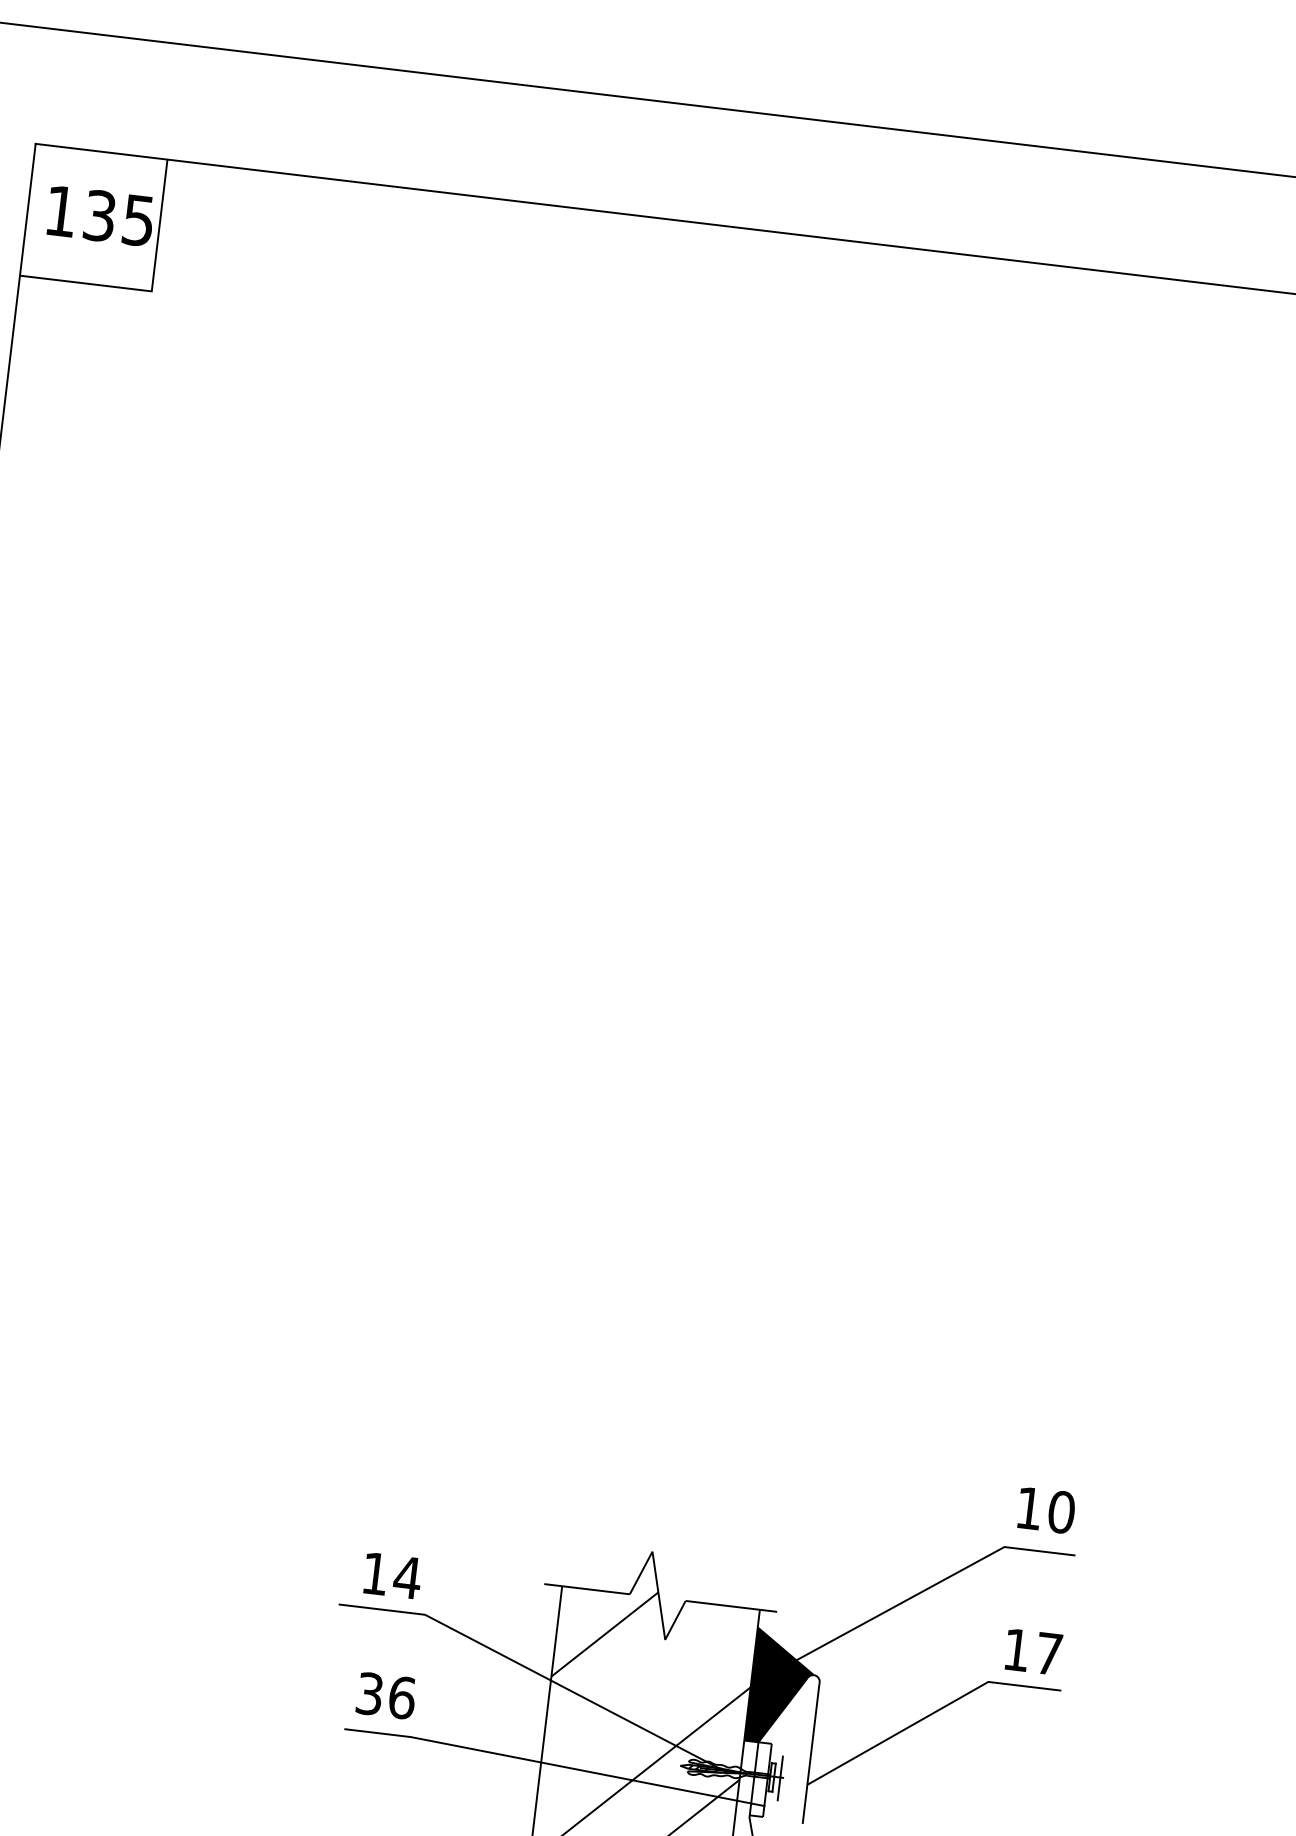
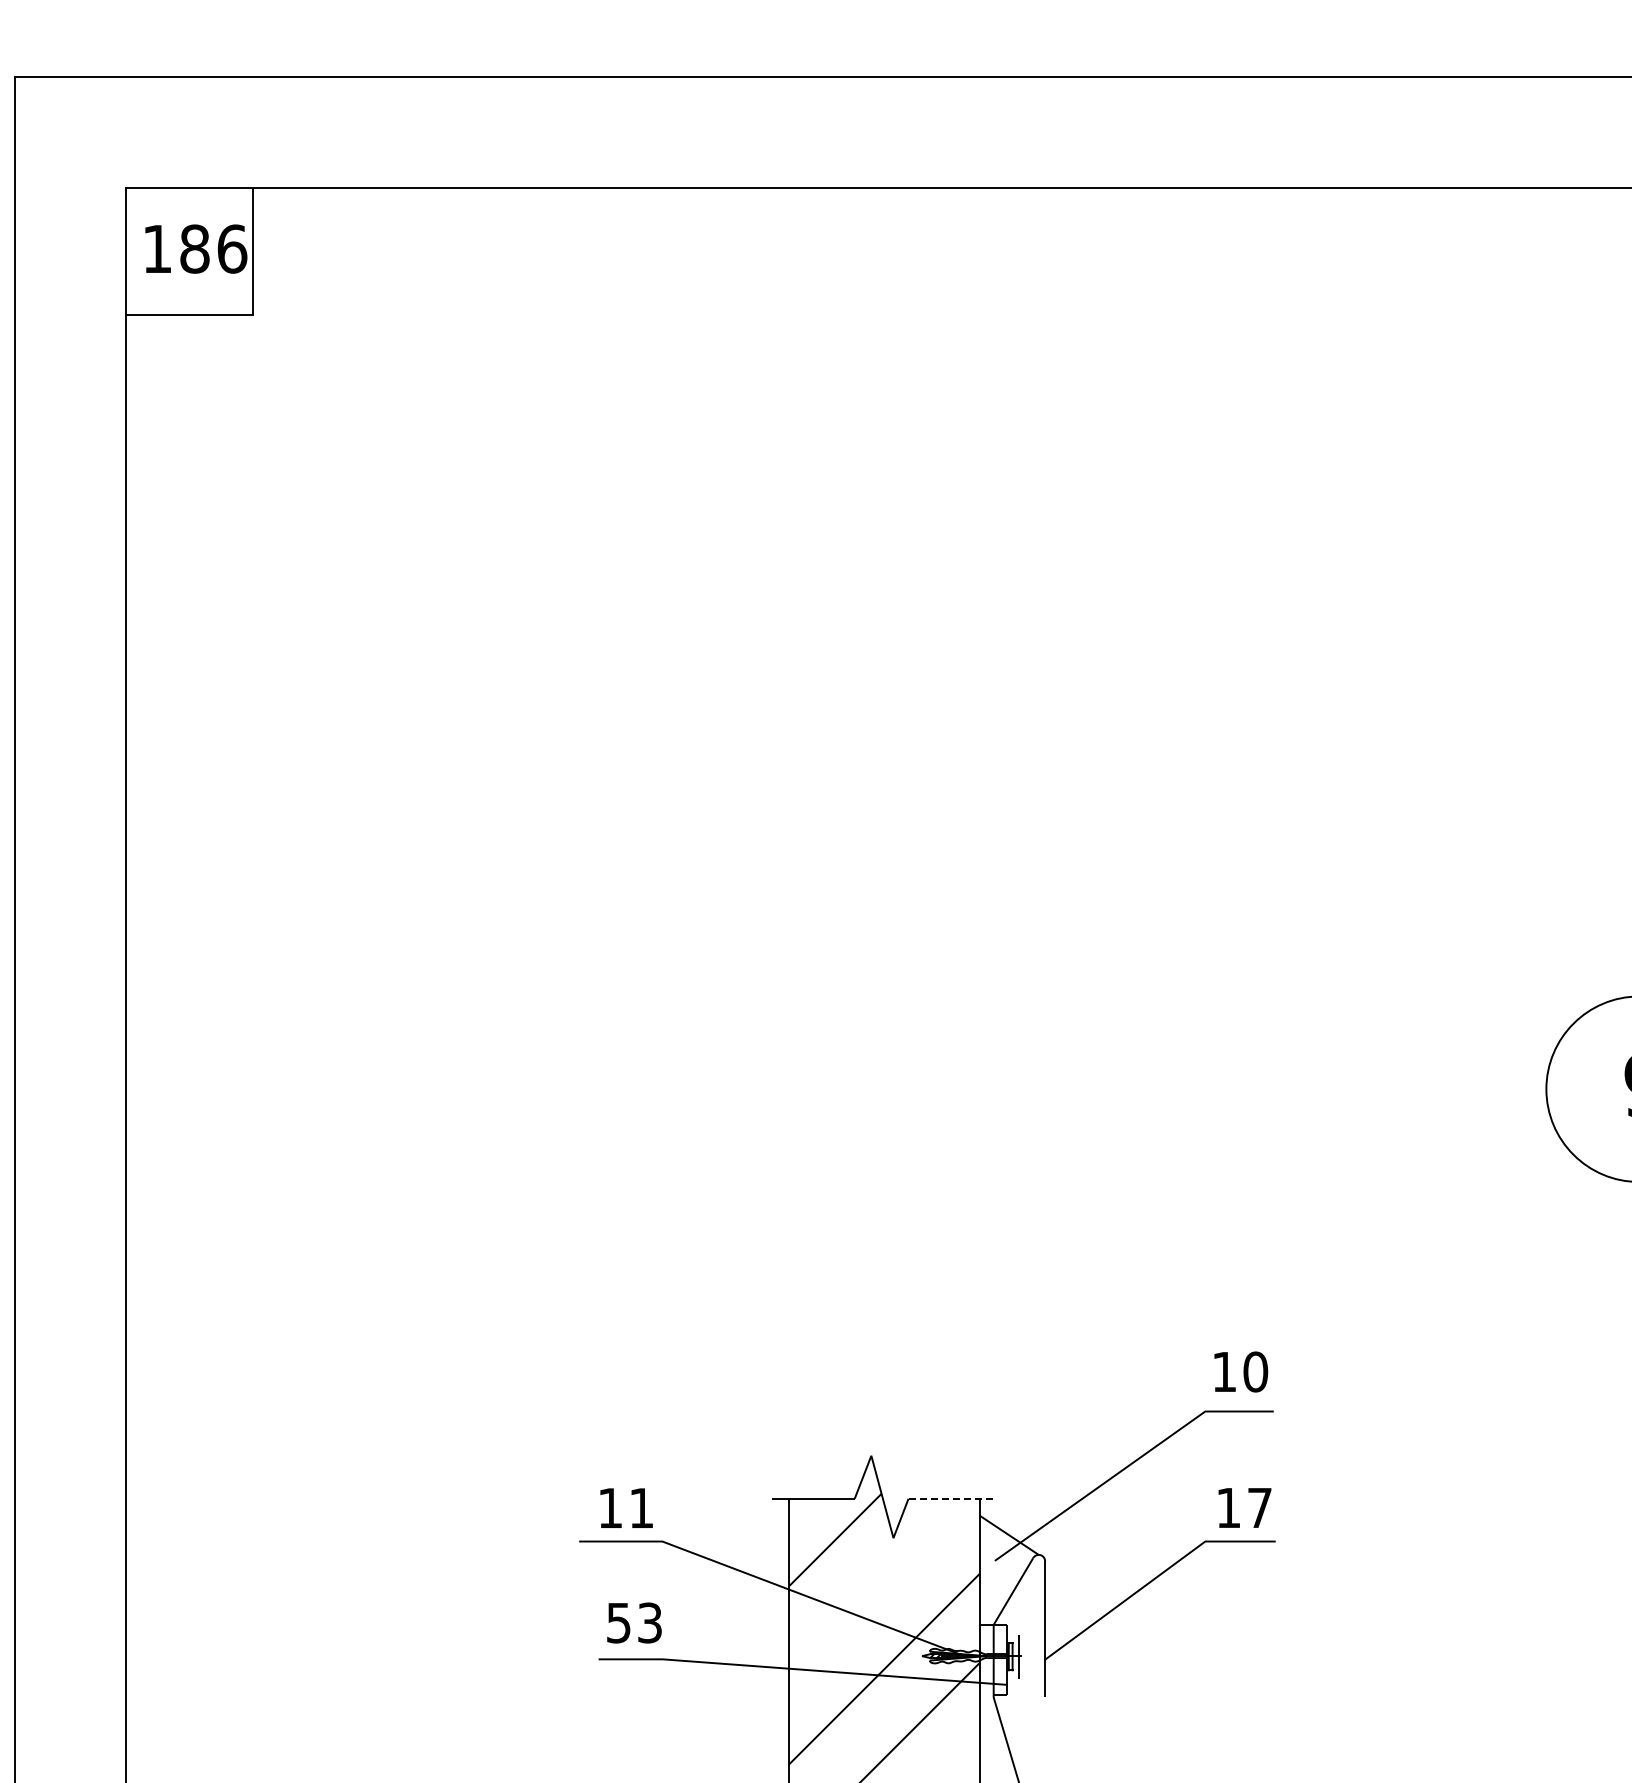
text: (119, 217) -> (213, 248), 135 -> 186
text: (407, 1576) -> (641, 1507), 14 -> 11
line: (732, 1606) -> (953, 1498), solid -> dashed
fill: (781, 1686) -> (1009, 1569), removed
text: (387, 1695) -> (635, 1622), 36 -> 53

